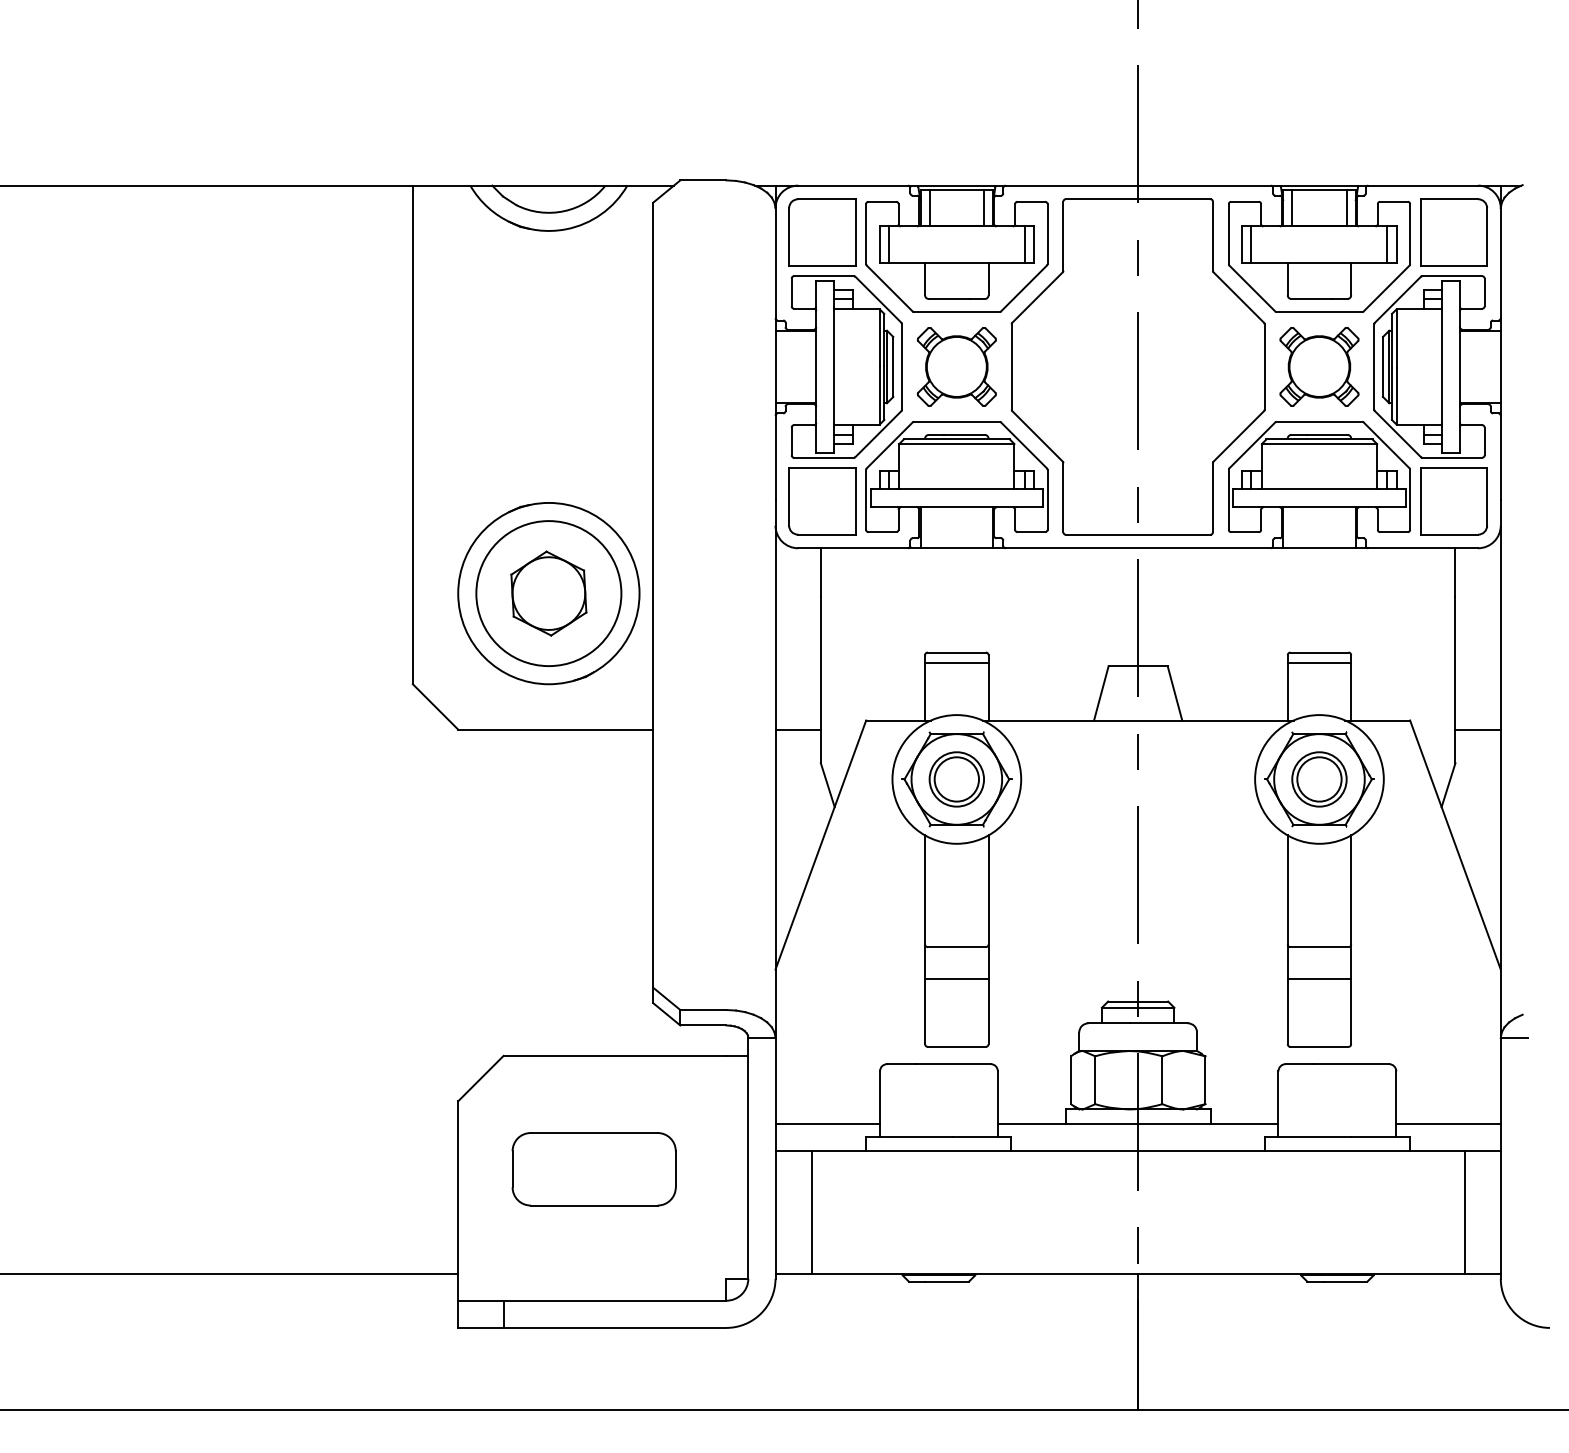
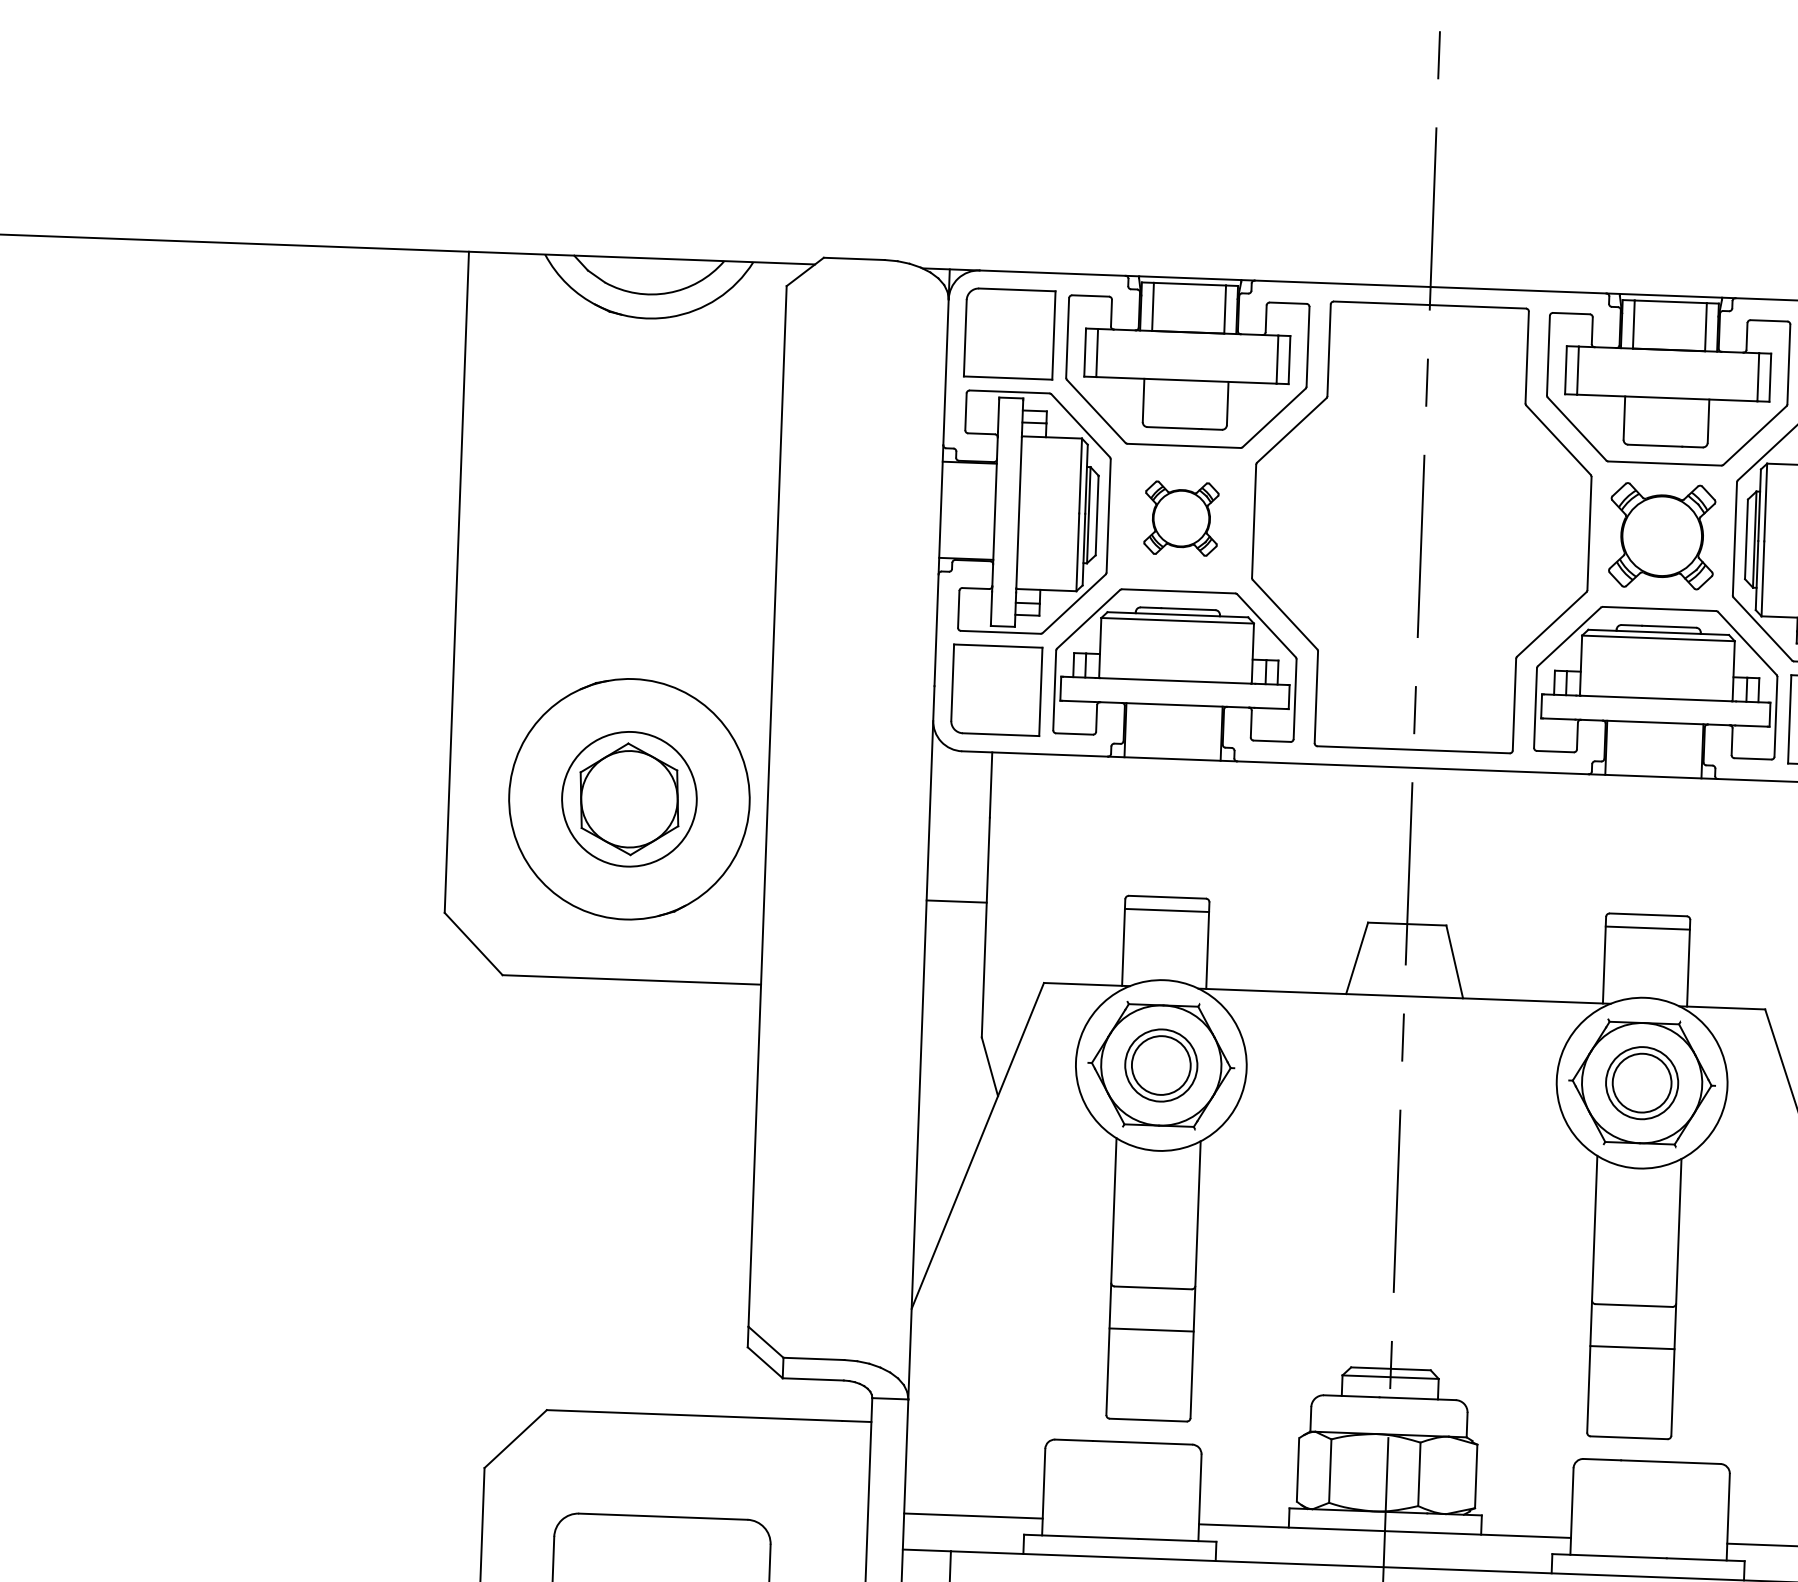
part: (956, 366) -> (1180, 517), size x0.7
circle: (548, 593) -> (628, 799), size x0.7
line: (797, 729) -> (955, 901), moved

